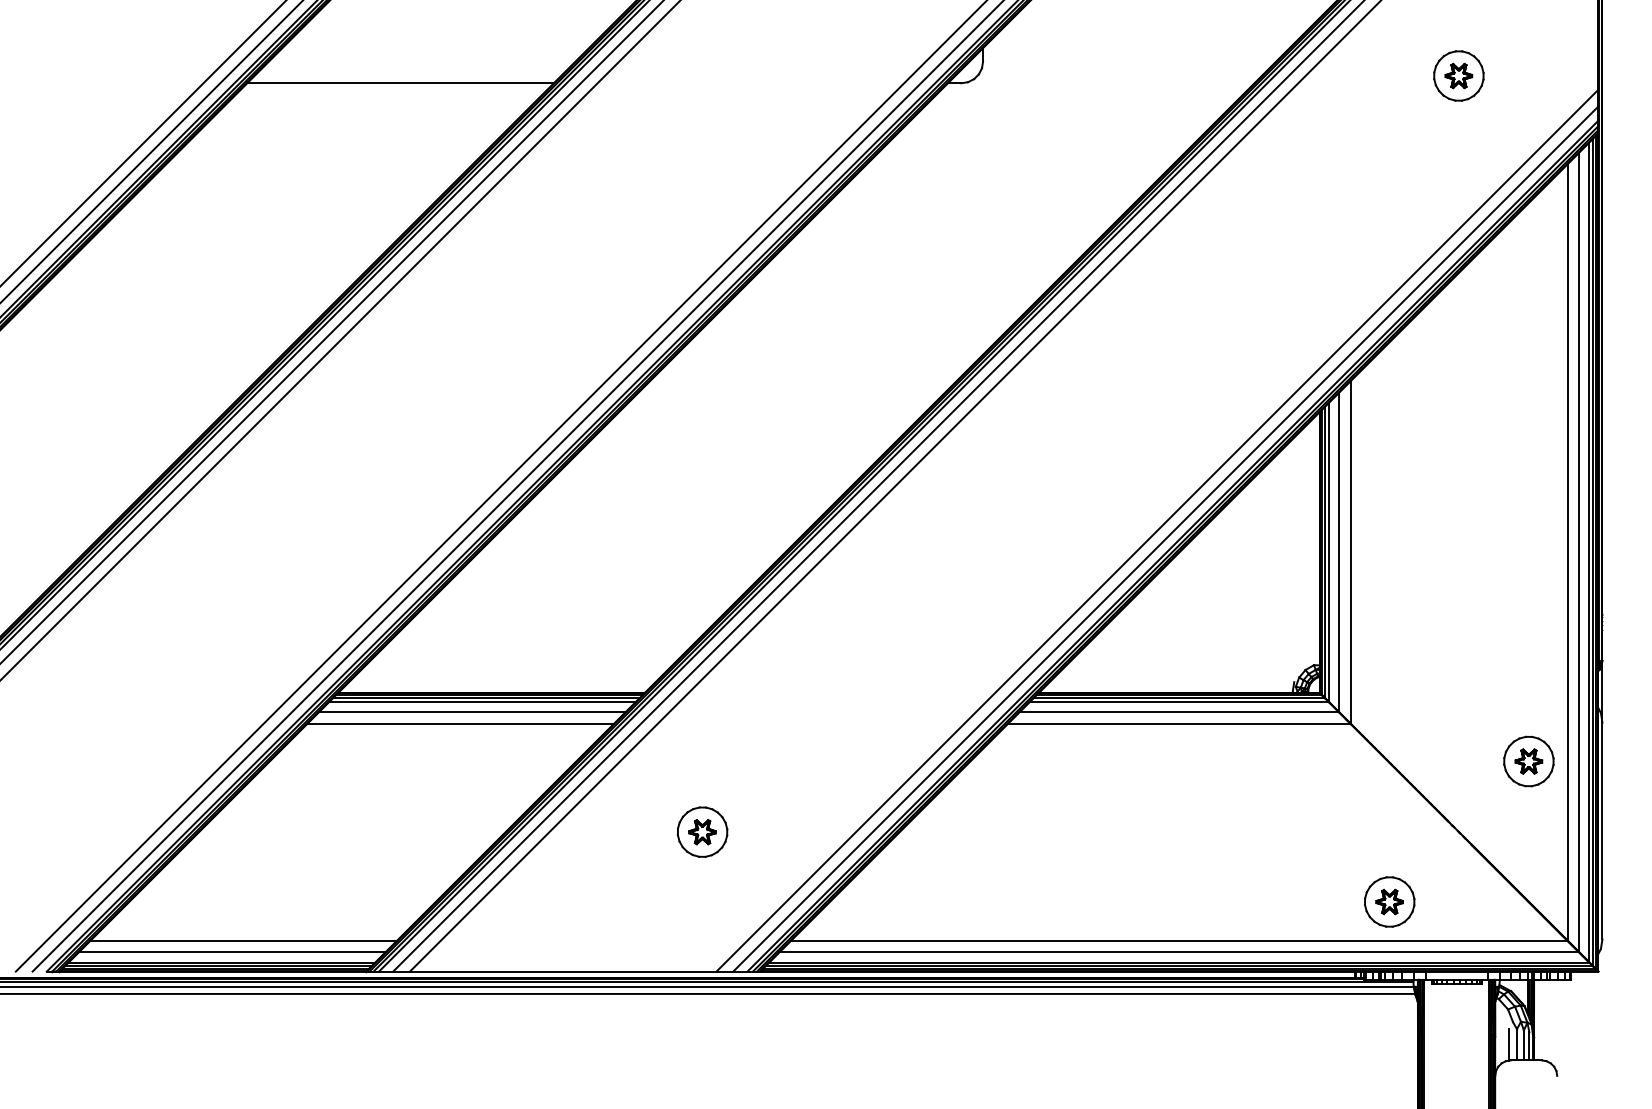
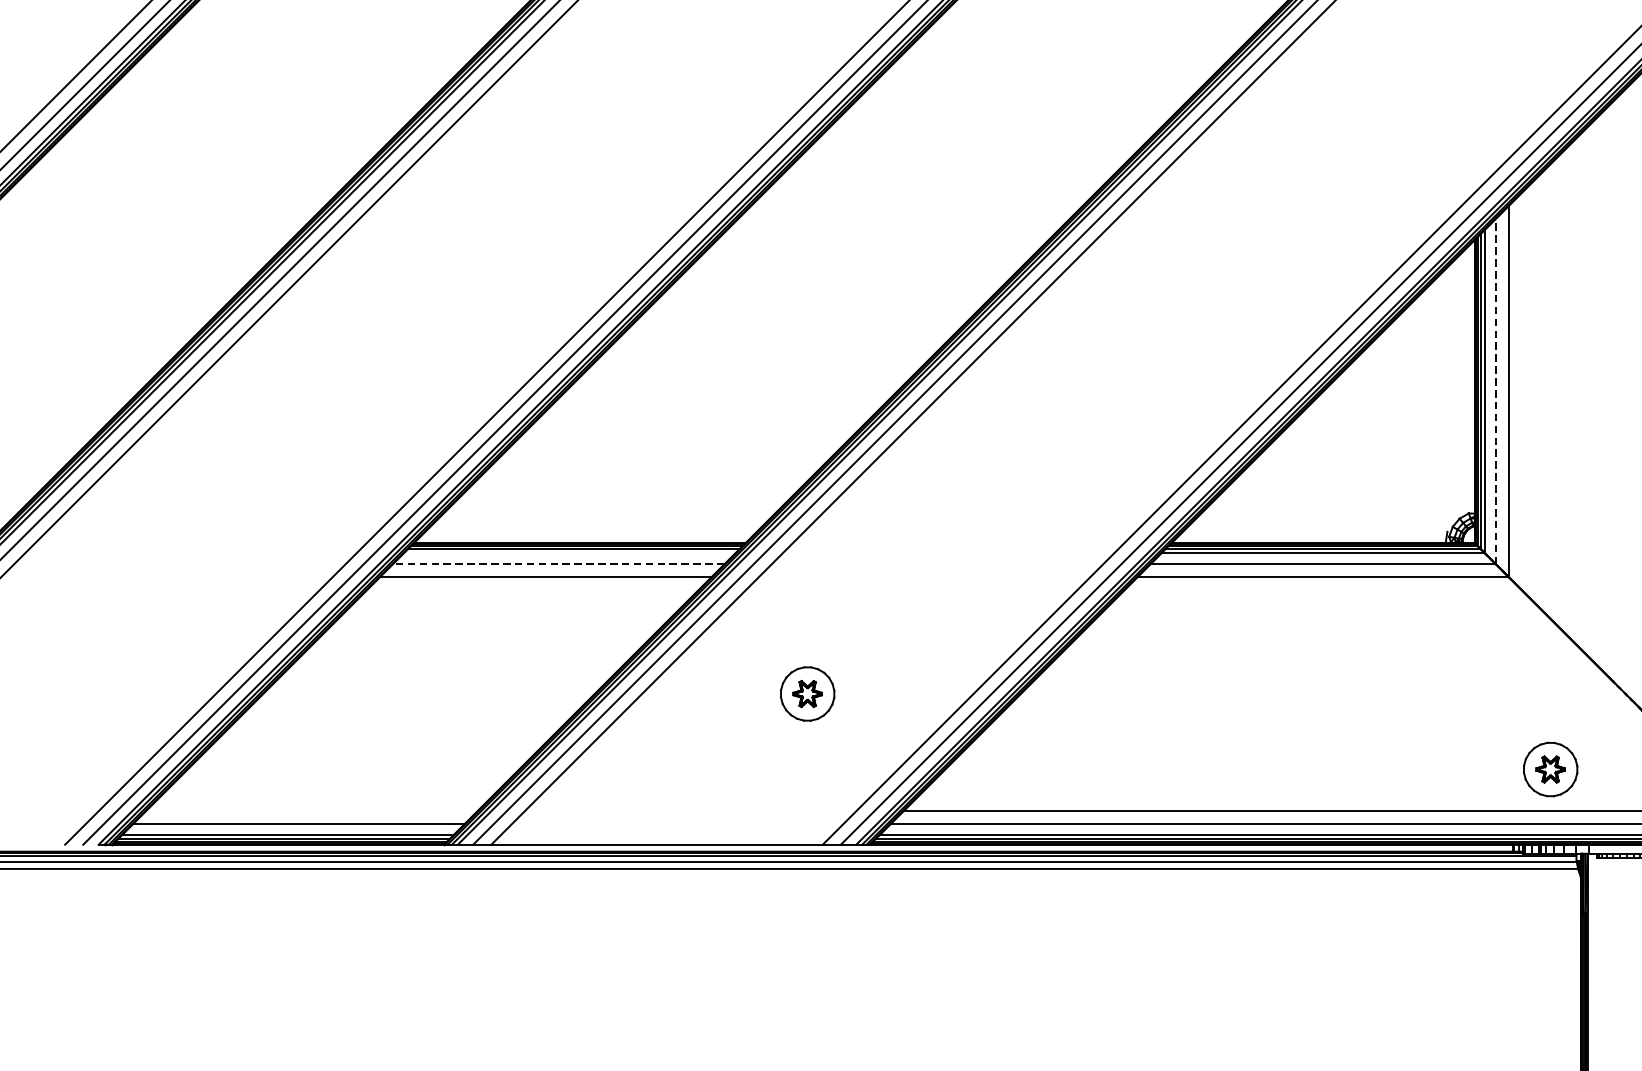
line: (1338, 552) -> (1495, 391), solid -> dashed
line: (482, 701) -> (569, 552), removed
line: (472, 712) -> (558, 564), solid -> dashed
line: (243, 940) -> (311, 811), removed

